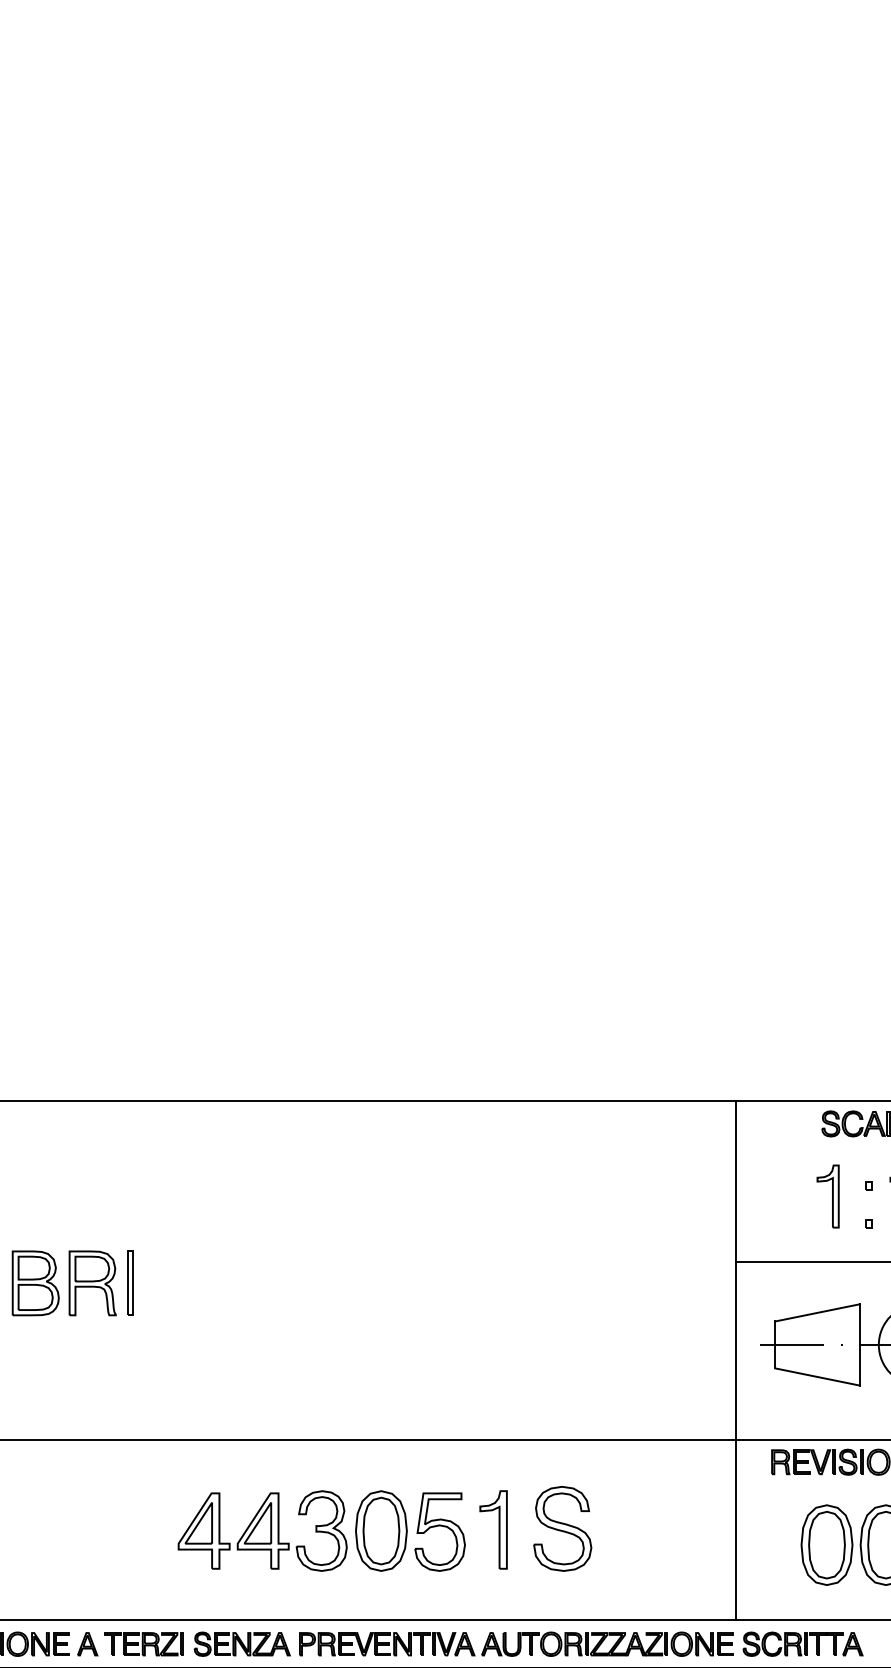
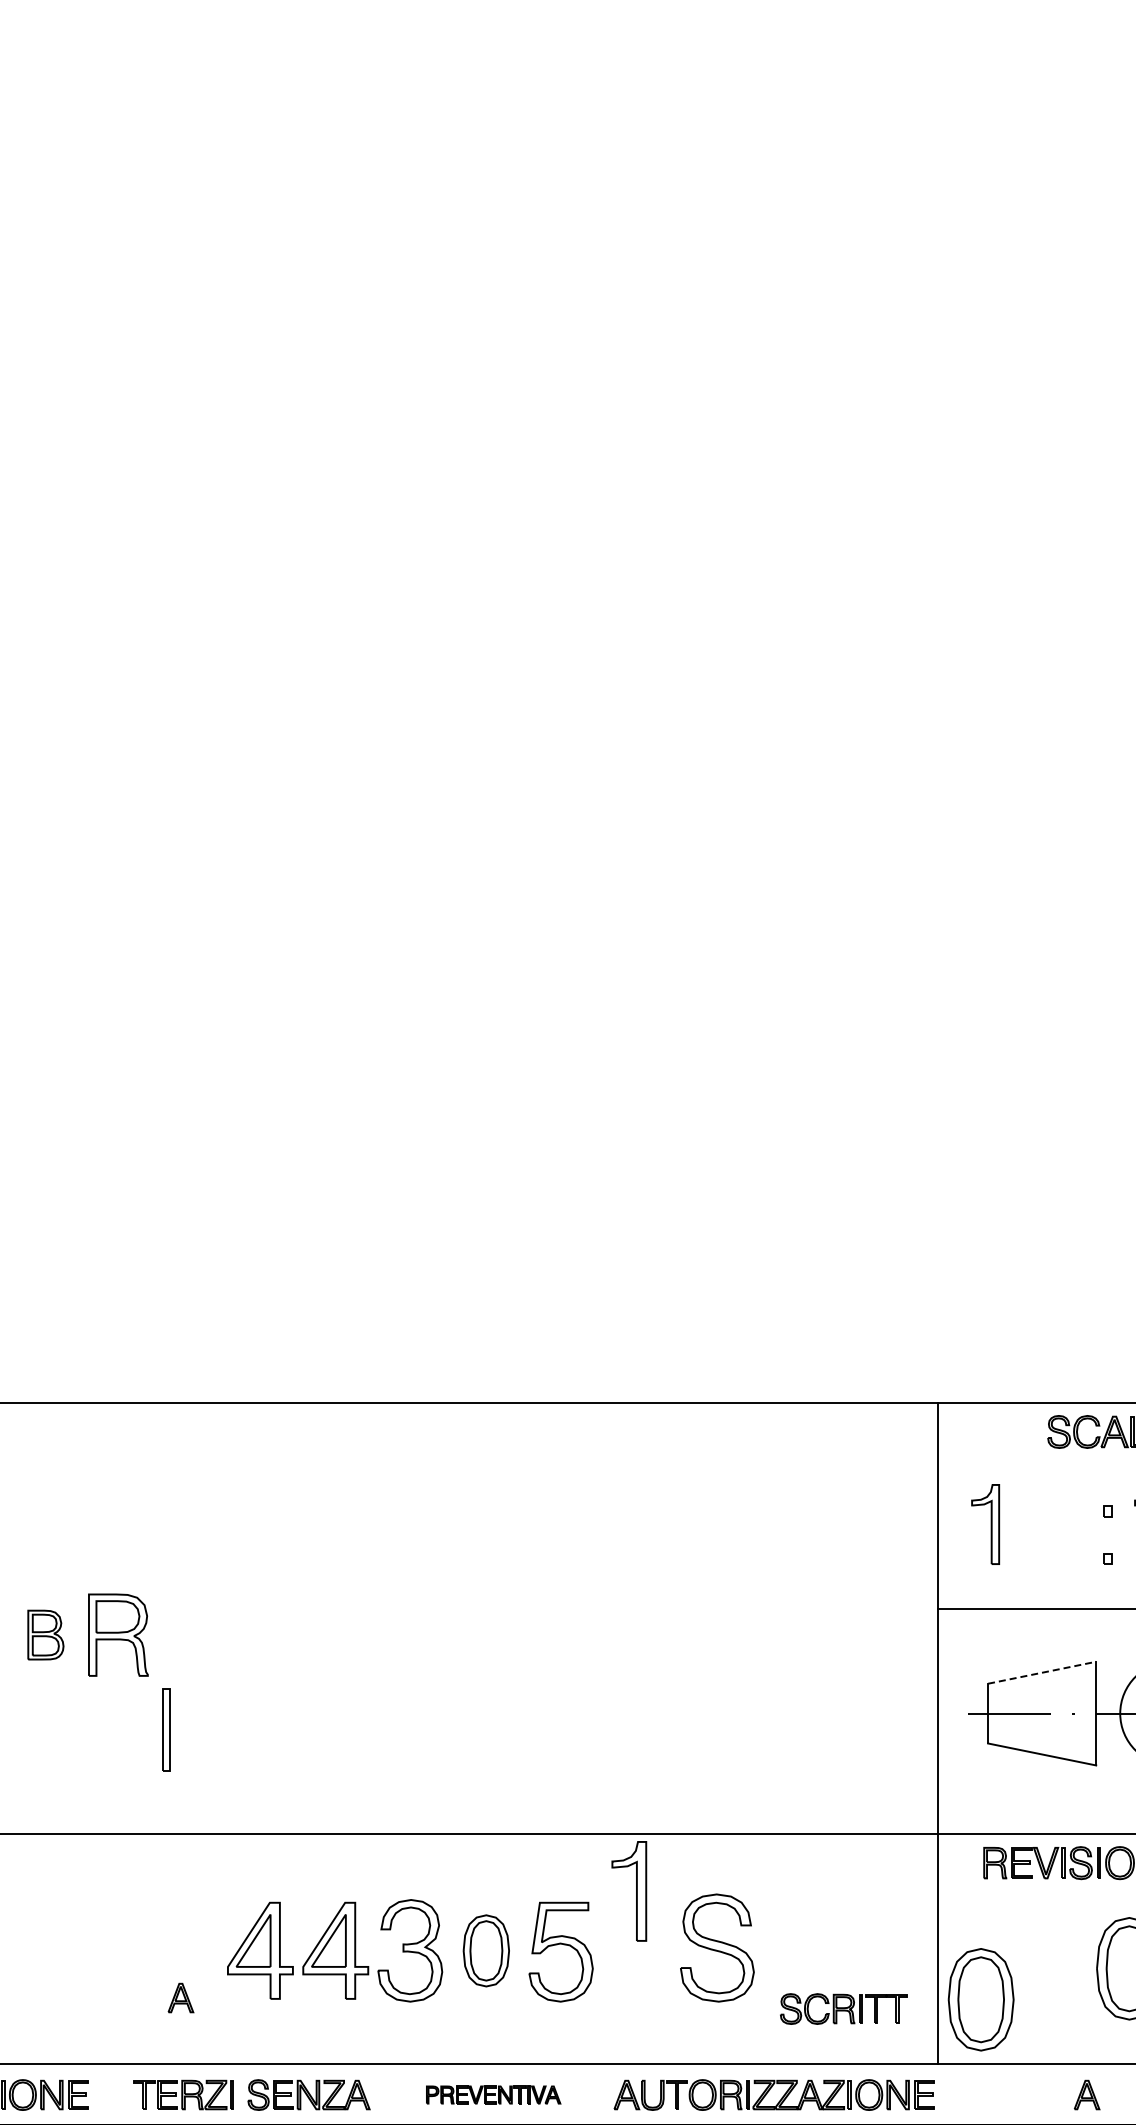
part: (828, 1196) -> (985, 1524), moved
part: (35, 1282) -> (45, 1634), size x0.6
part: (130, 1282) -> (166, 1729), moved
line: (817, 1312) -> (1042, 1672), solid -> dashed
part: (381, 1530) -> (486, 1950), size x0.7
part: (499, 1530) -> (636, 1891), moved
part: (826, 1544) -> (980, 1999), moved
part: (87, 1643) -> (180, 1997), moved
part: (387, 1643) -> (493, 2094), size x0.6
part: (792, 1643) -> (843, 2008), moved

